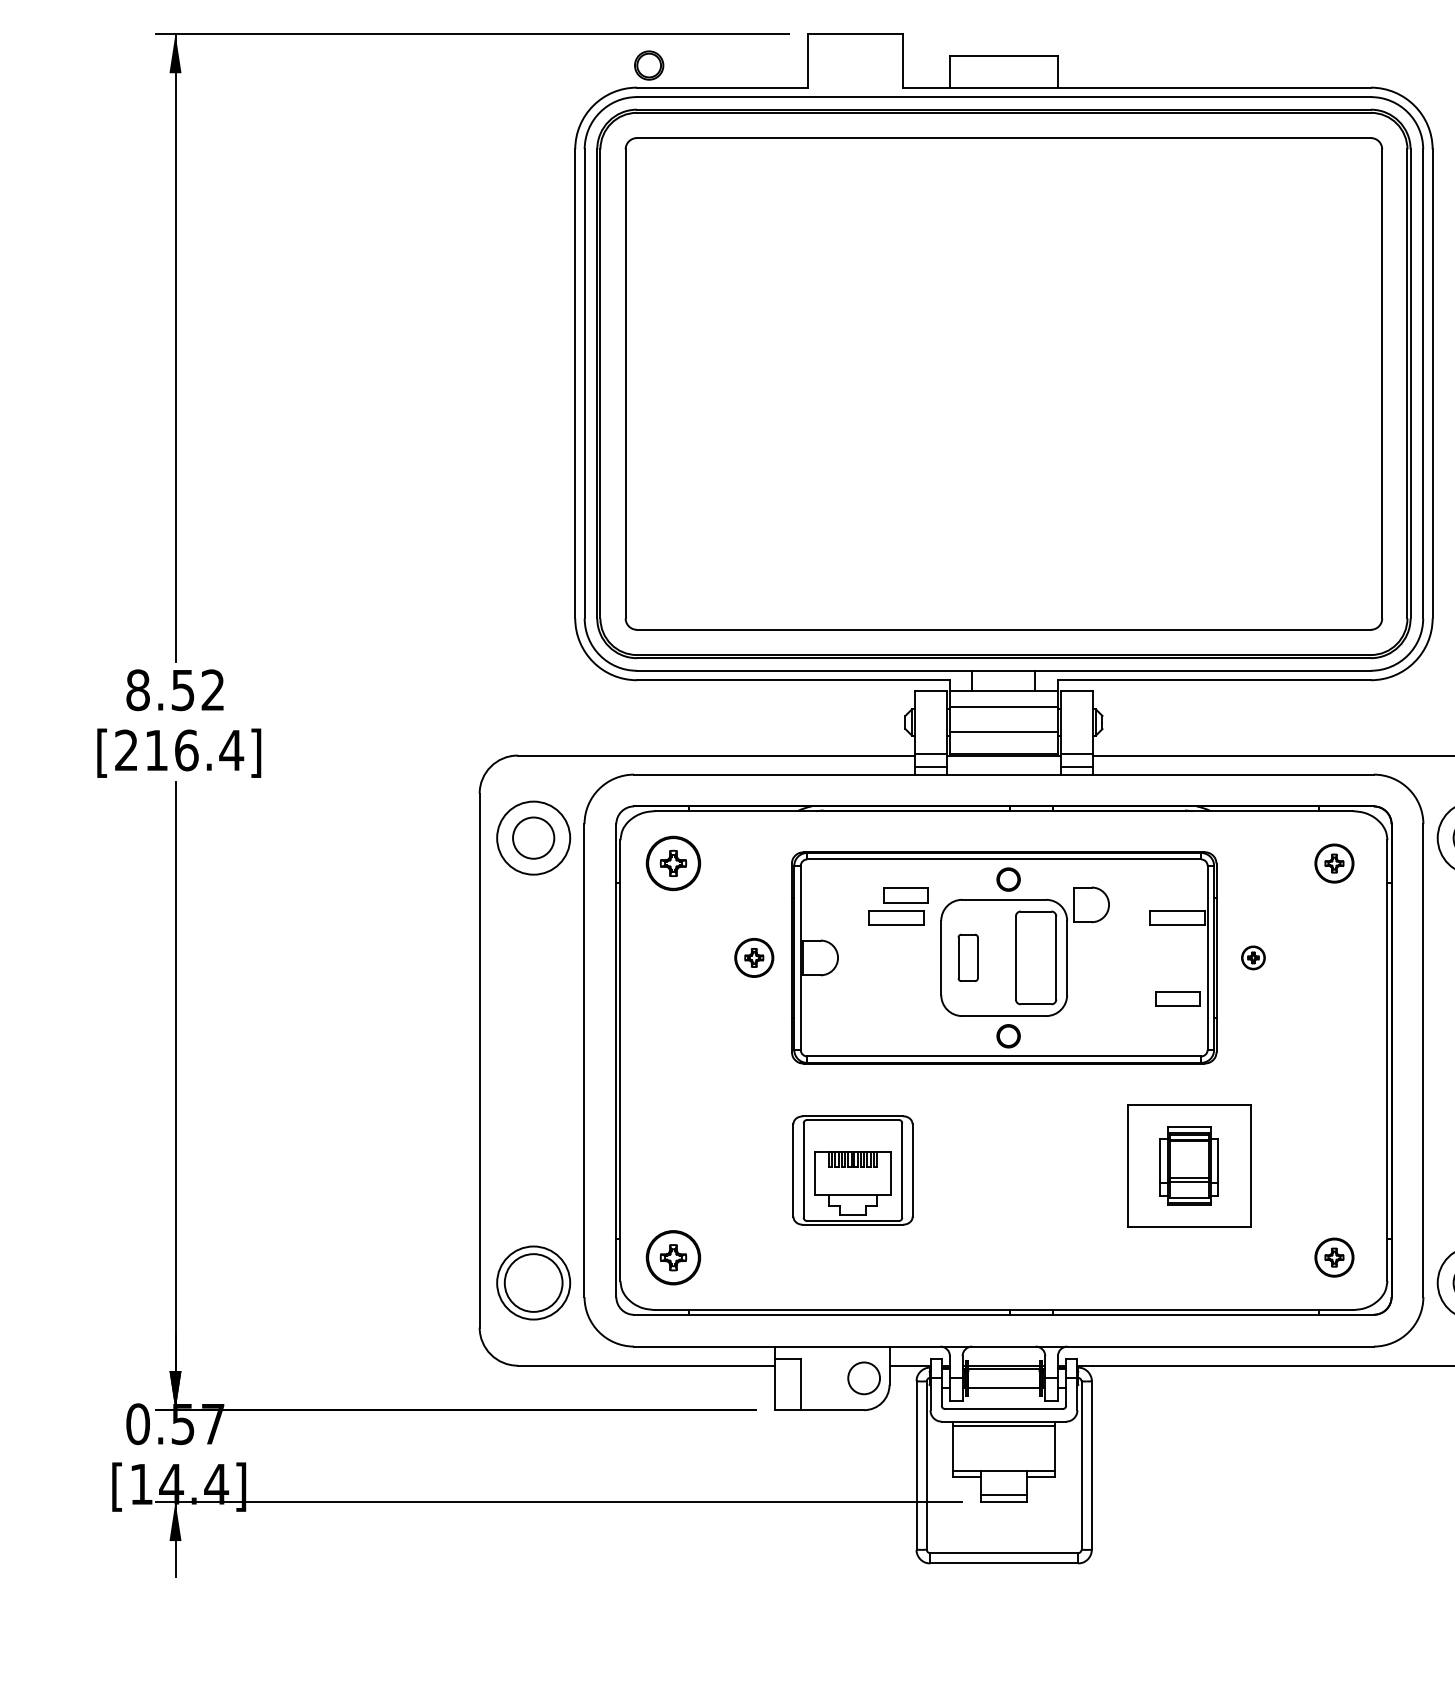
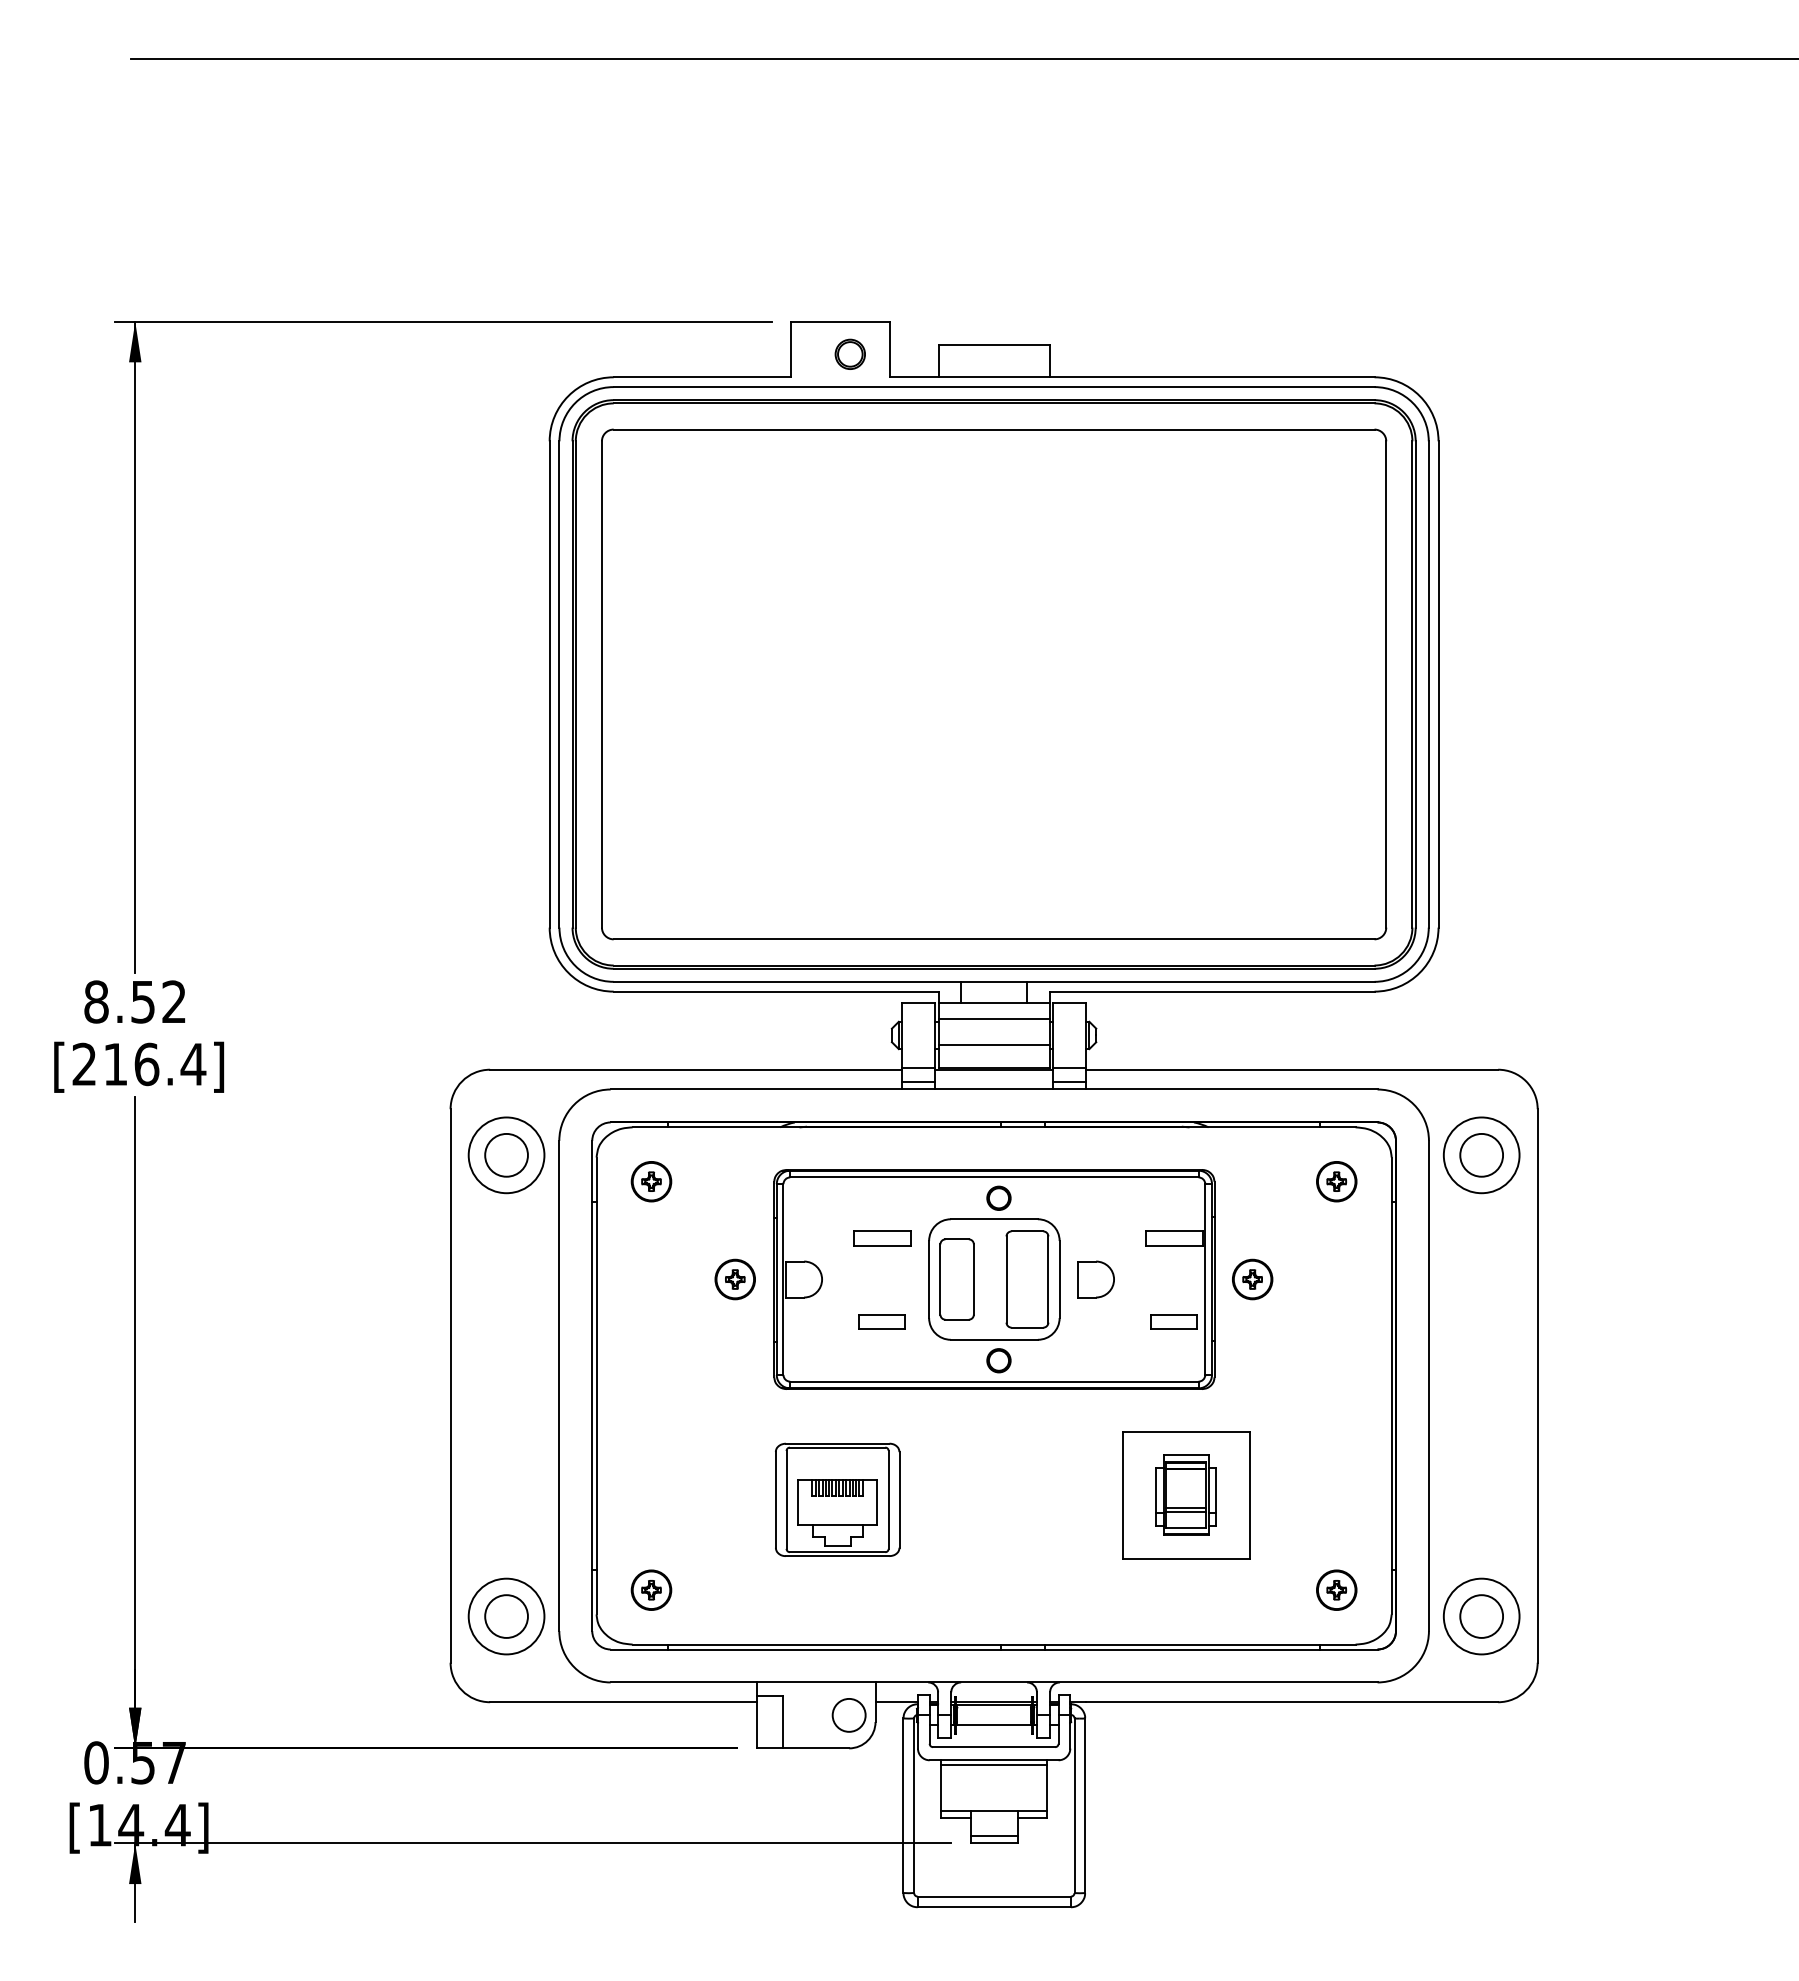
part: (648, 64) -> (849, 353), moved
part: (673, 863) -> (651, 1181), size x0.71
part: (904, 895) -> (881, 1321), moved
part: (1091, 904) -> (1095, 1279), moved
part: (967, 957) -> (956, 1279), size x1.67
part: (1253, 957) -> (1252, 1279), size x1.67
part: (673, 1256) -> (651, 1589), size x0.71
circle: (533, 1282) -> (506, 1616), size x0.71

